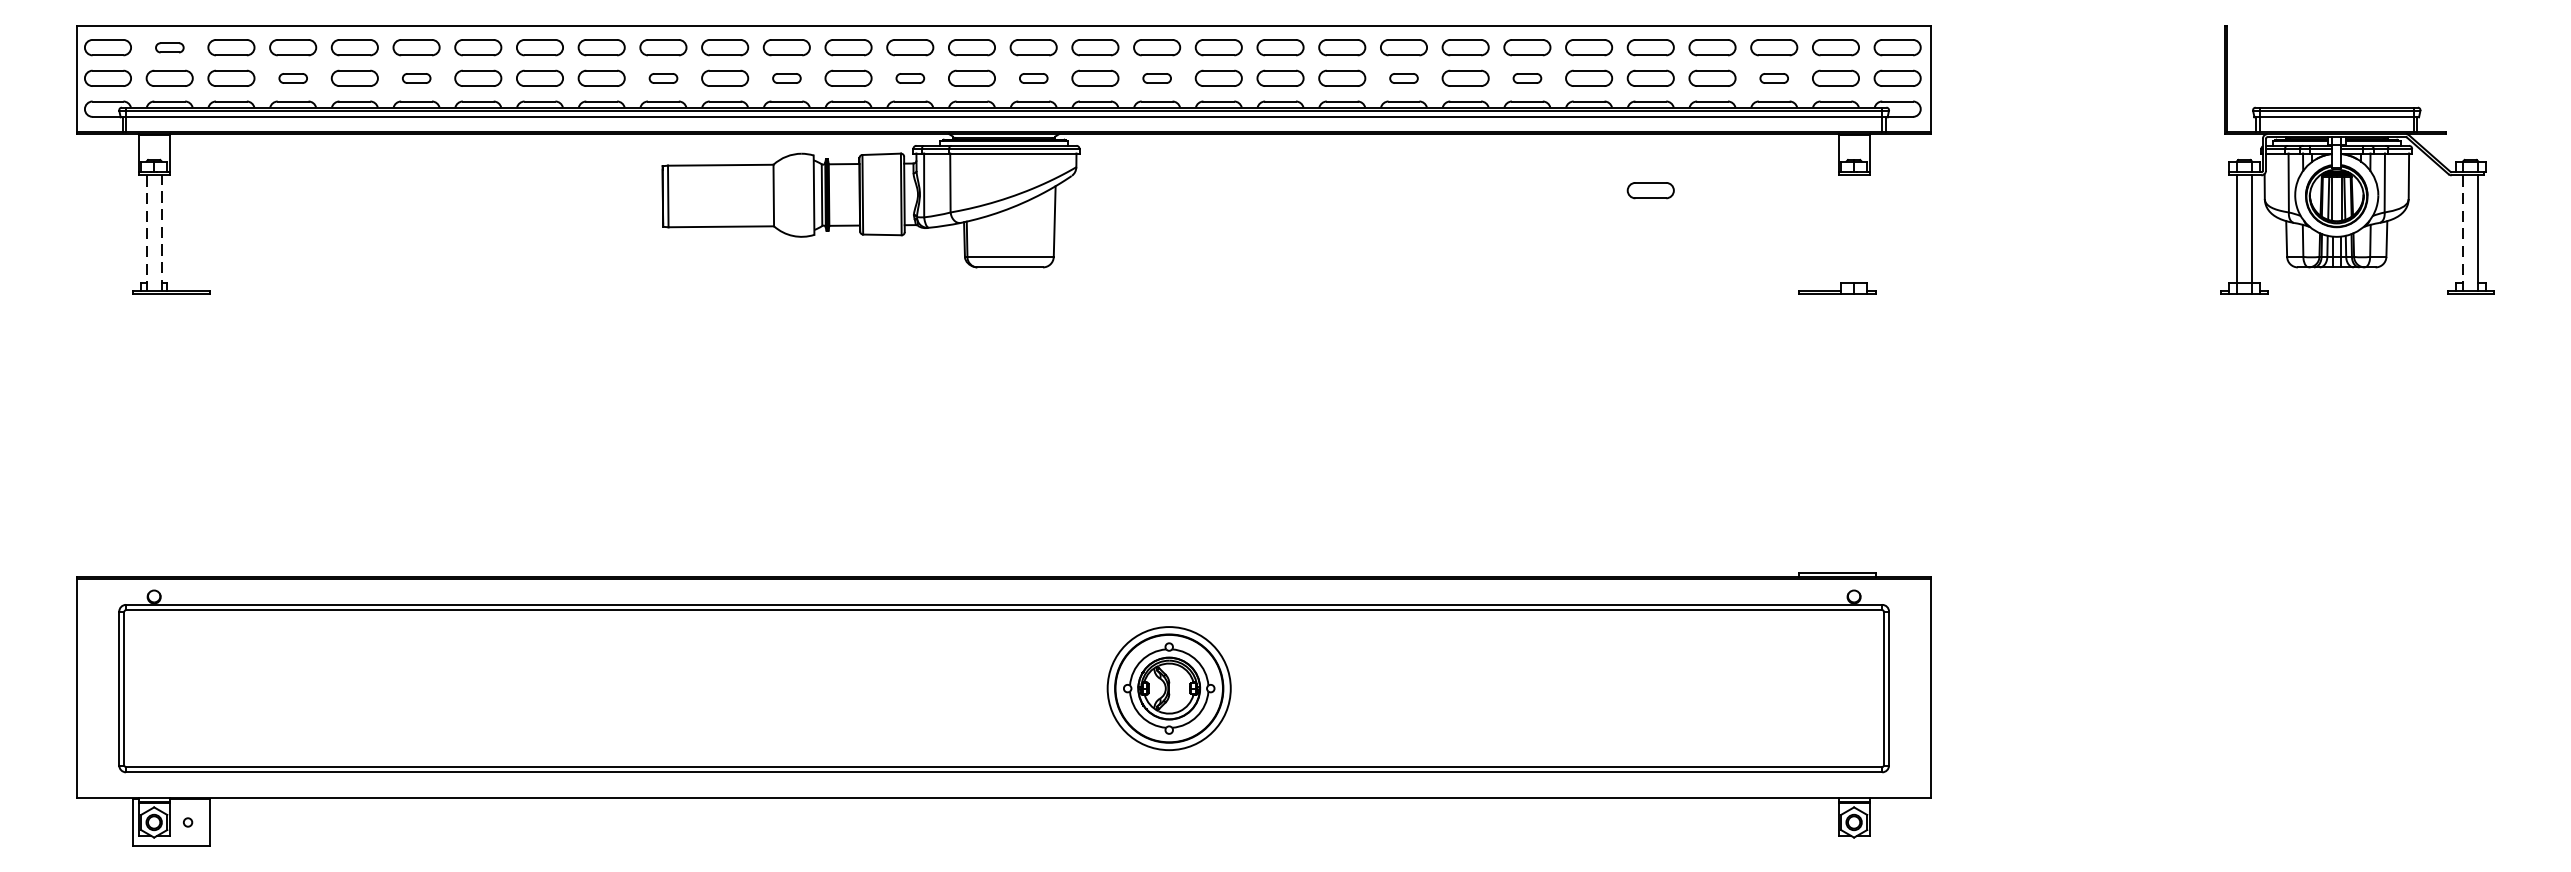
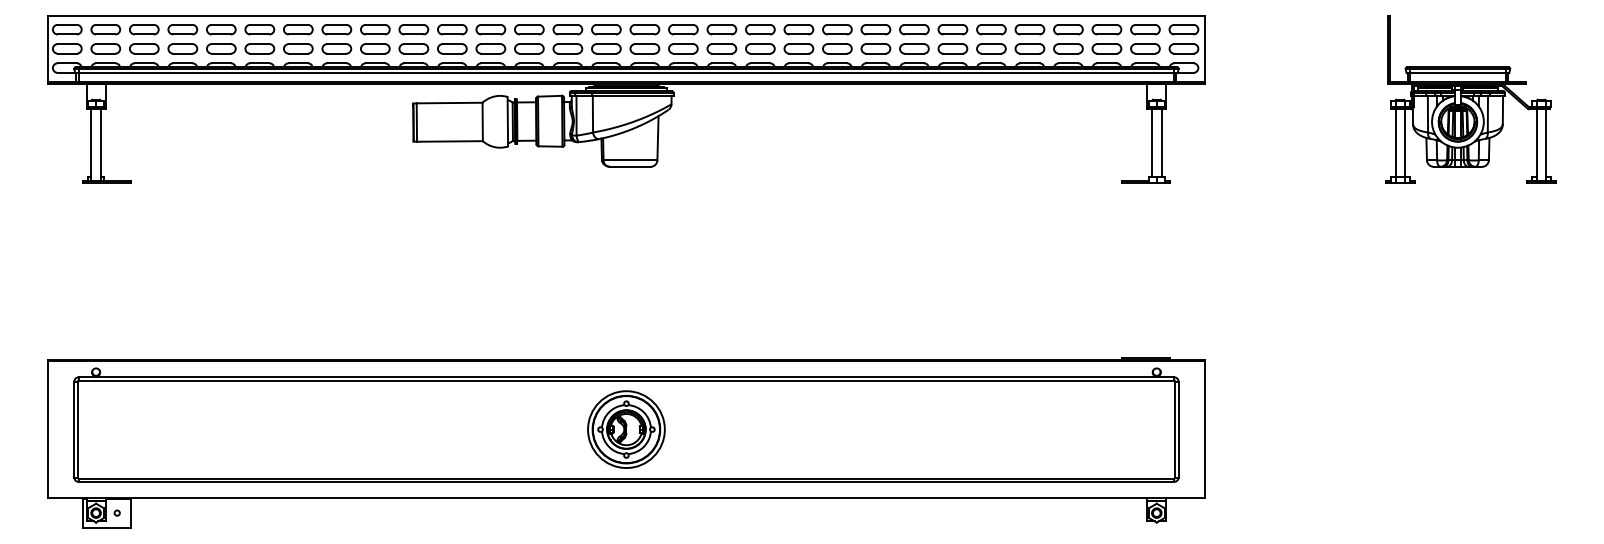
part: (169, 47) -> (105, 29), size x1.67
part: (292, 77) -> (182, 48), size x1.67
part: (416, 77) -> (259, 48), size x1.67
part: (662, 77) -> (413, 48), size x1.67
part: (786, 77) -> (490, 48), size x1.67
part: (909, 77) -> (567, 48), size x1.67
part: (1033, 77) -> (644, 48), size x1.67
part: (1156, 77) -> (721, 48), size x1.67
part: (1403, 77) -> (875, 48), size x1.67
part: (1526, 77) -> (952, 48), size x1.67
part: (1773, 77) -> (1106, 48), size x1.67
part: (1650, 189) -> (1029, 118), removed
line: (1845, 228) -> (1151, 142), added
line: (1861, 228) -> (1161, 142), added
line: (161, 231) -> (100, 144), dashed -> solid
line: (146, 233) -> (91, 145), dashed -> solid
line: (2462, 233) -> (1536, 145), dashed -> solid
part: (1169, 688) -> (626, 429), moved

